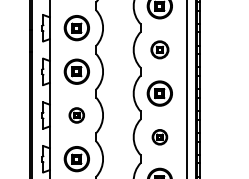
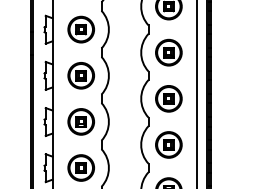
part: (159, 49) -> (168, 52), size x1.43
part: (76, 115) -> (80, 121), size x1.67
part: (159, 136) -> (168, 144), size x1.67

